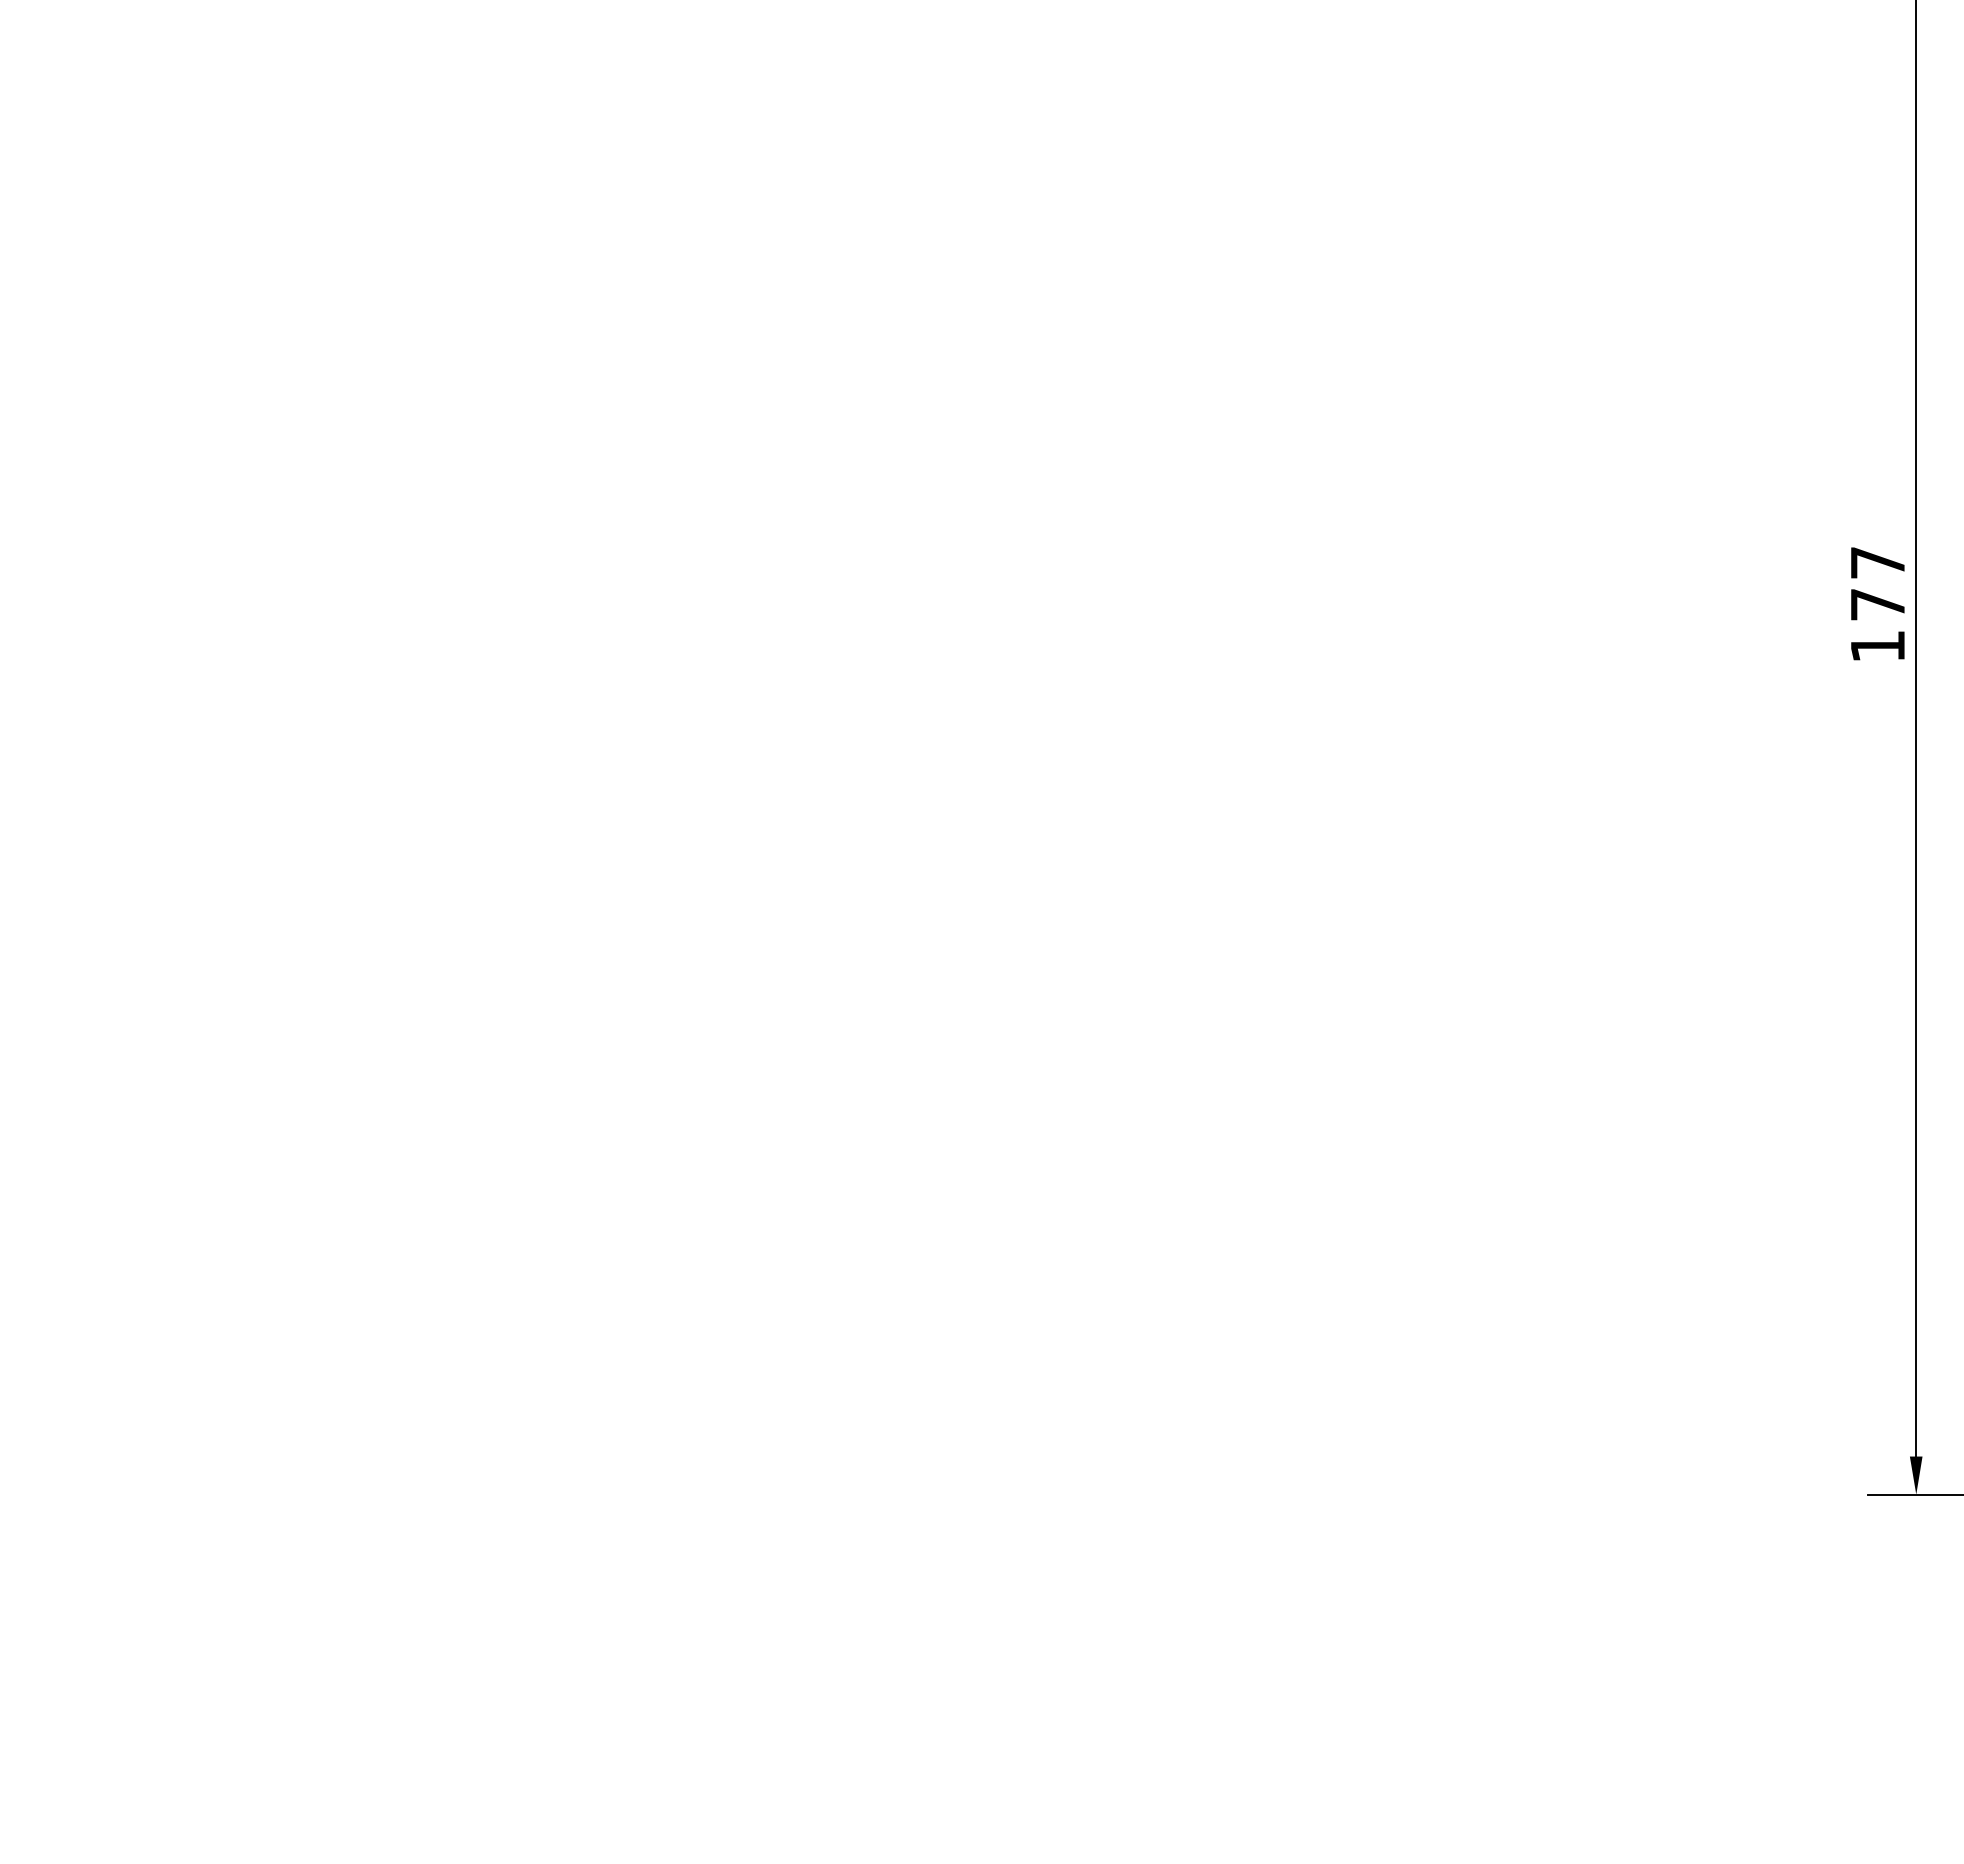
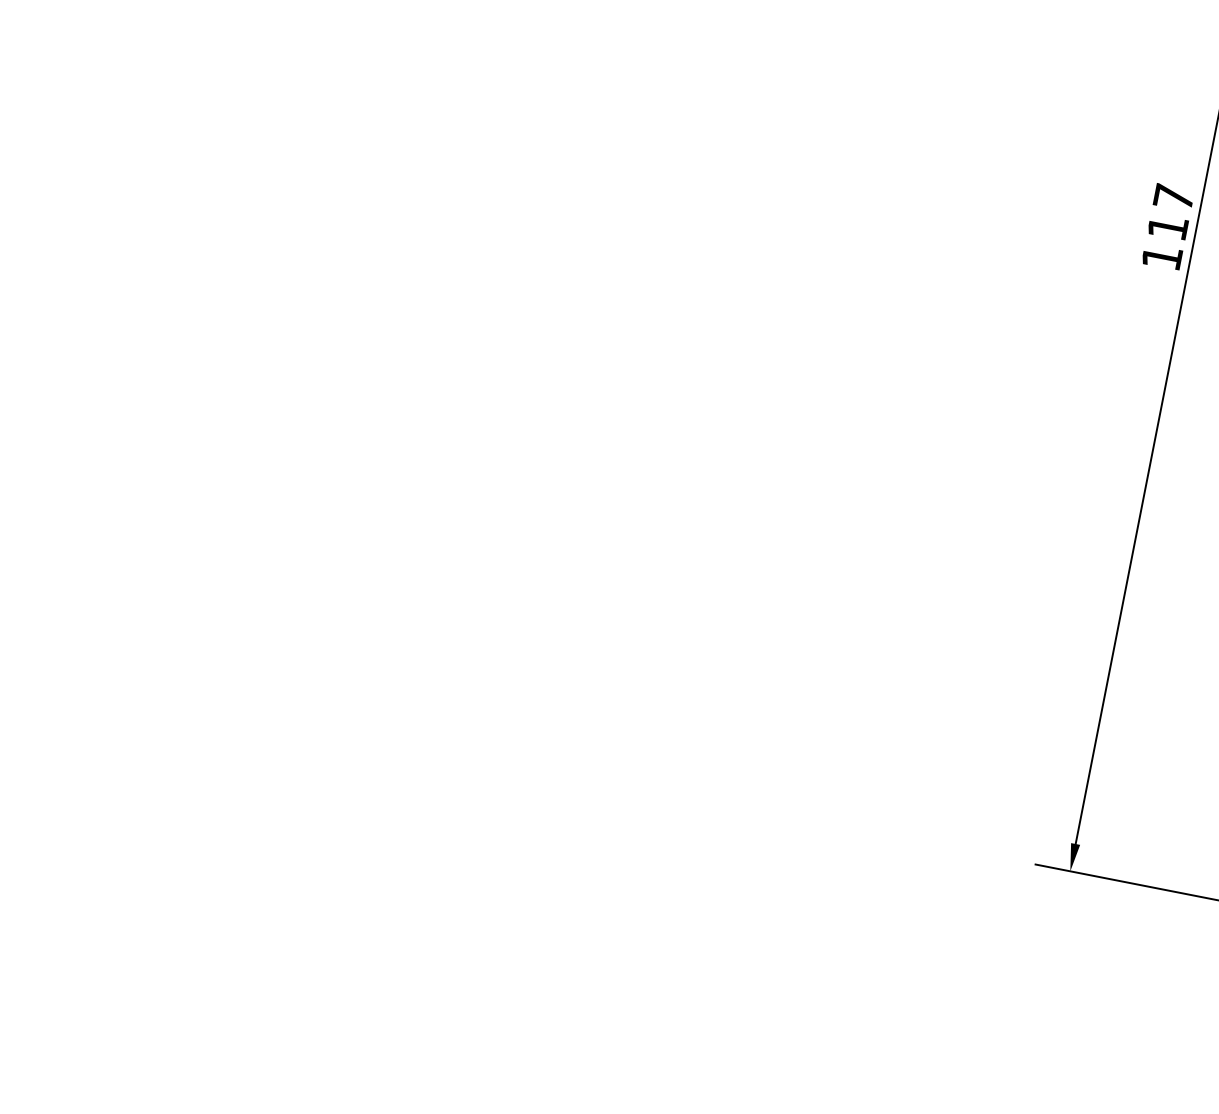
text: (1877, 604) -> (1167, 227), 177 -> 117

